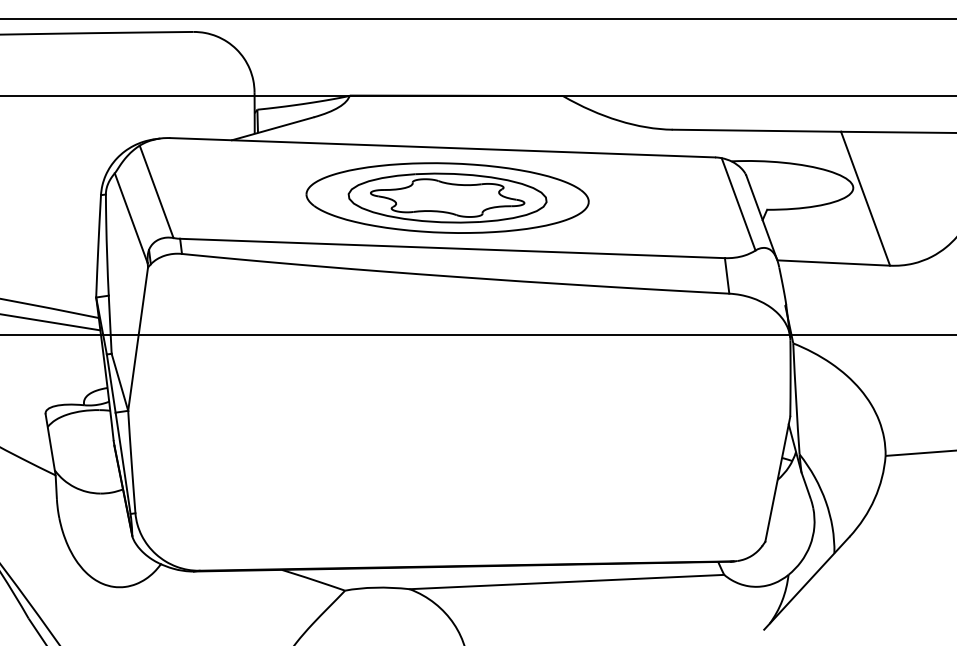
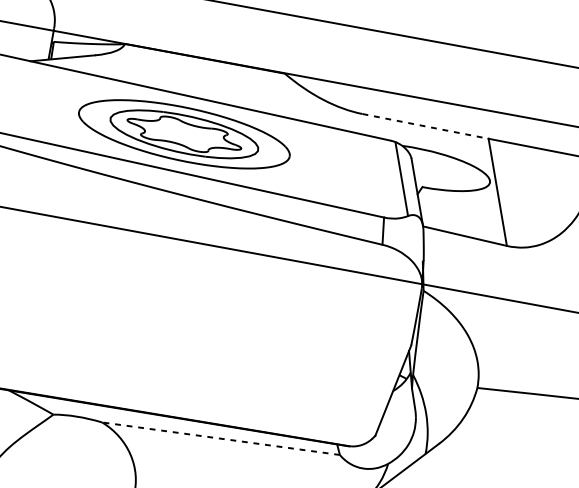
line: (757, 130) -> (426, 126), solid -> dashed
line: (566, 582) -> (220, 438), solid -> dashed

